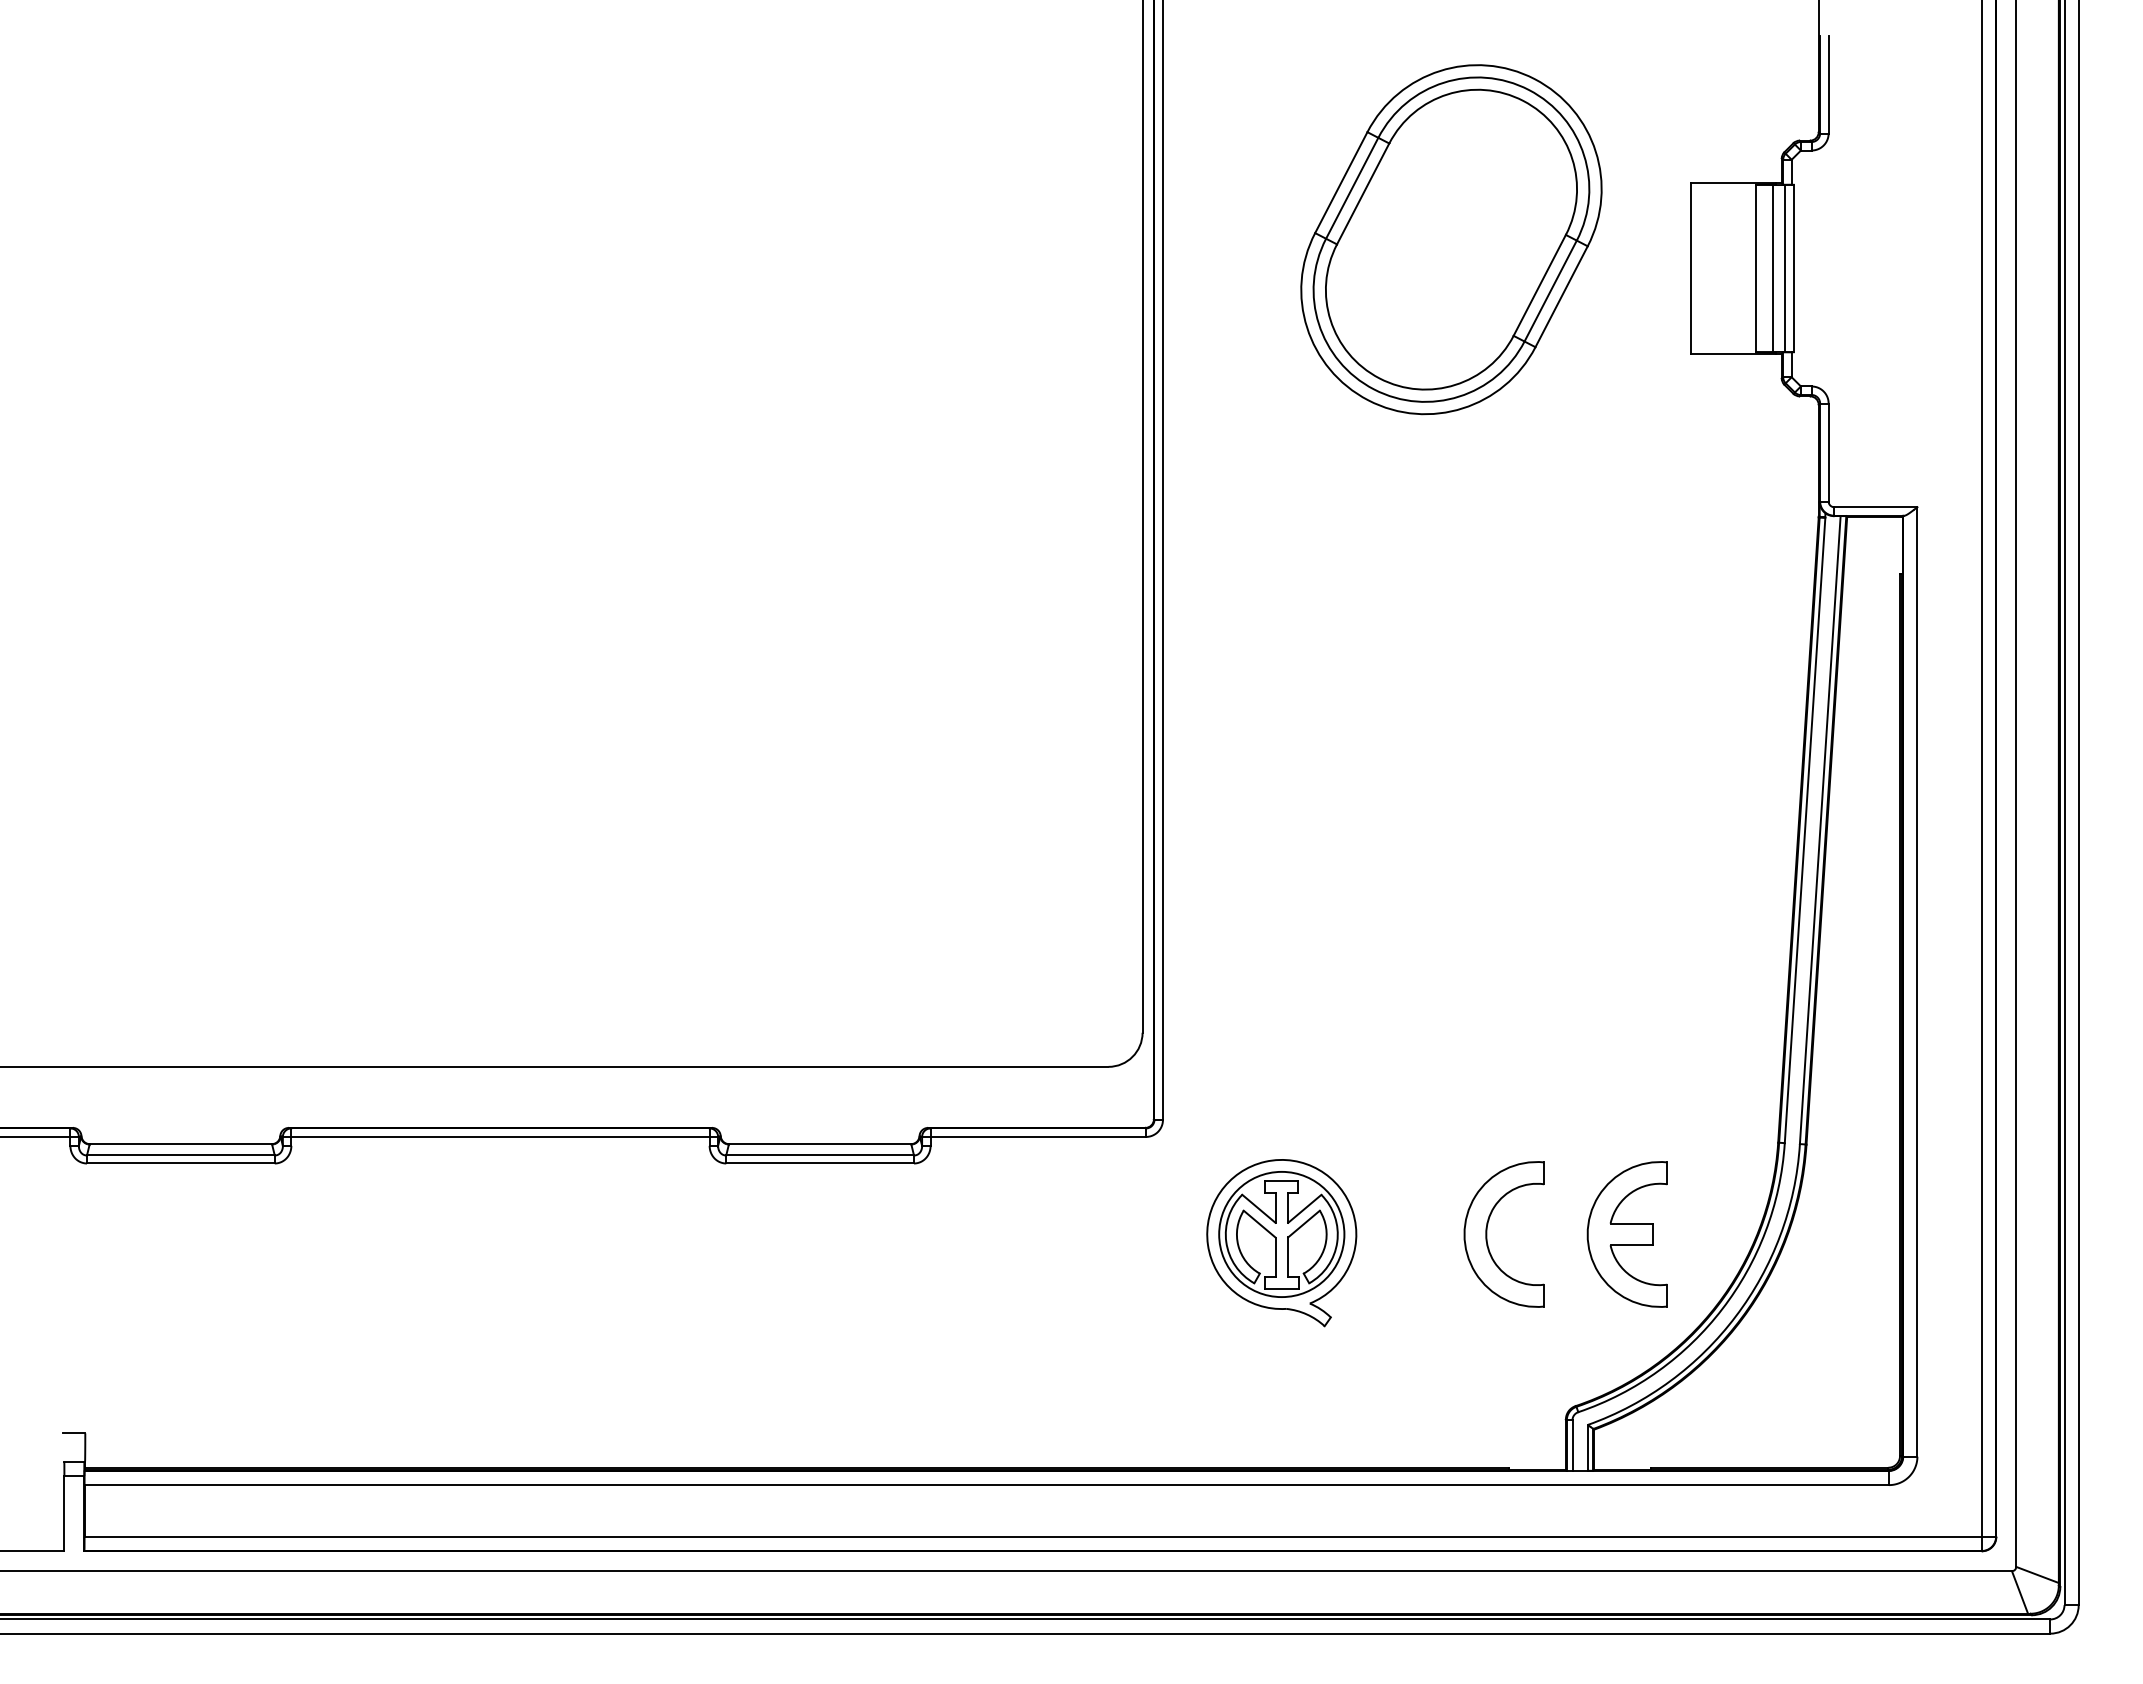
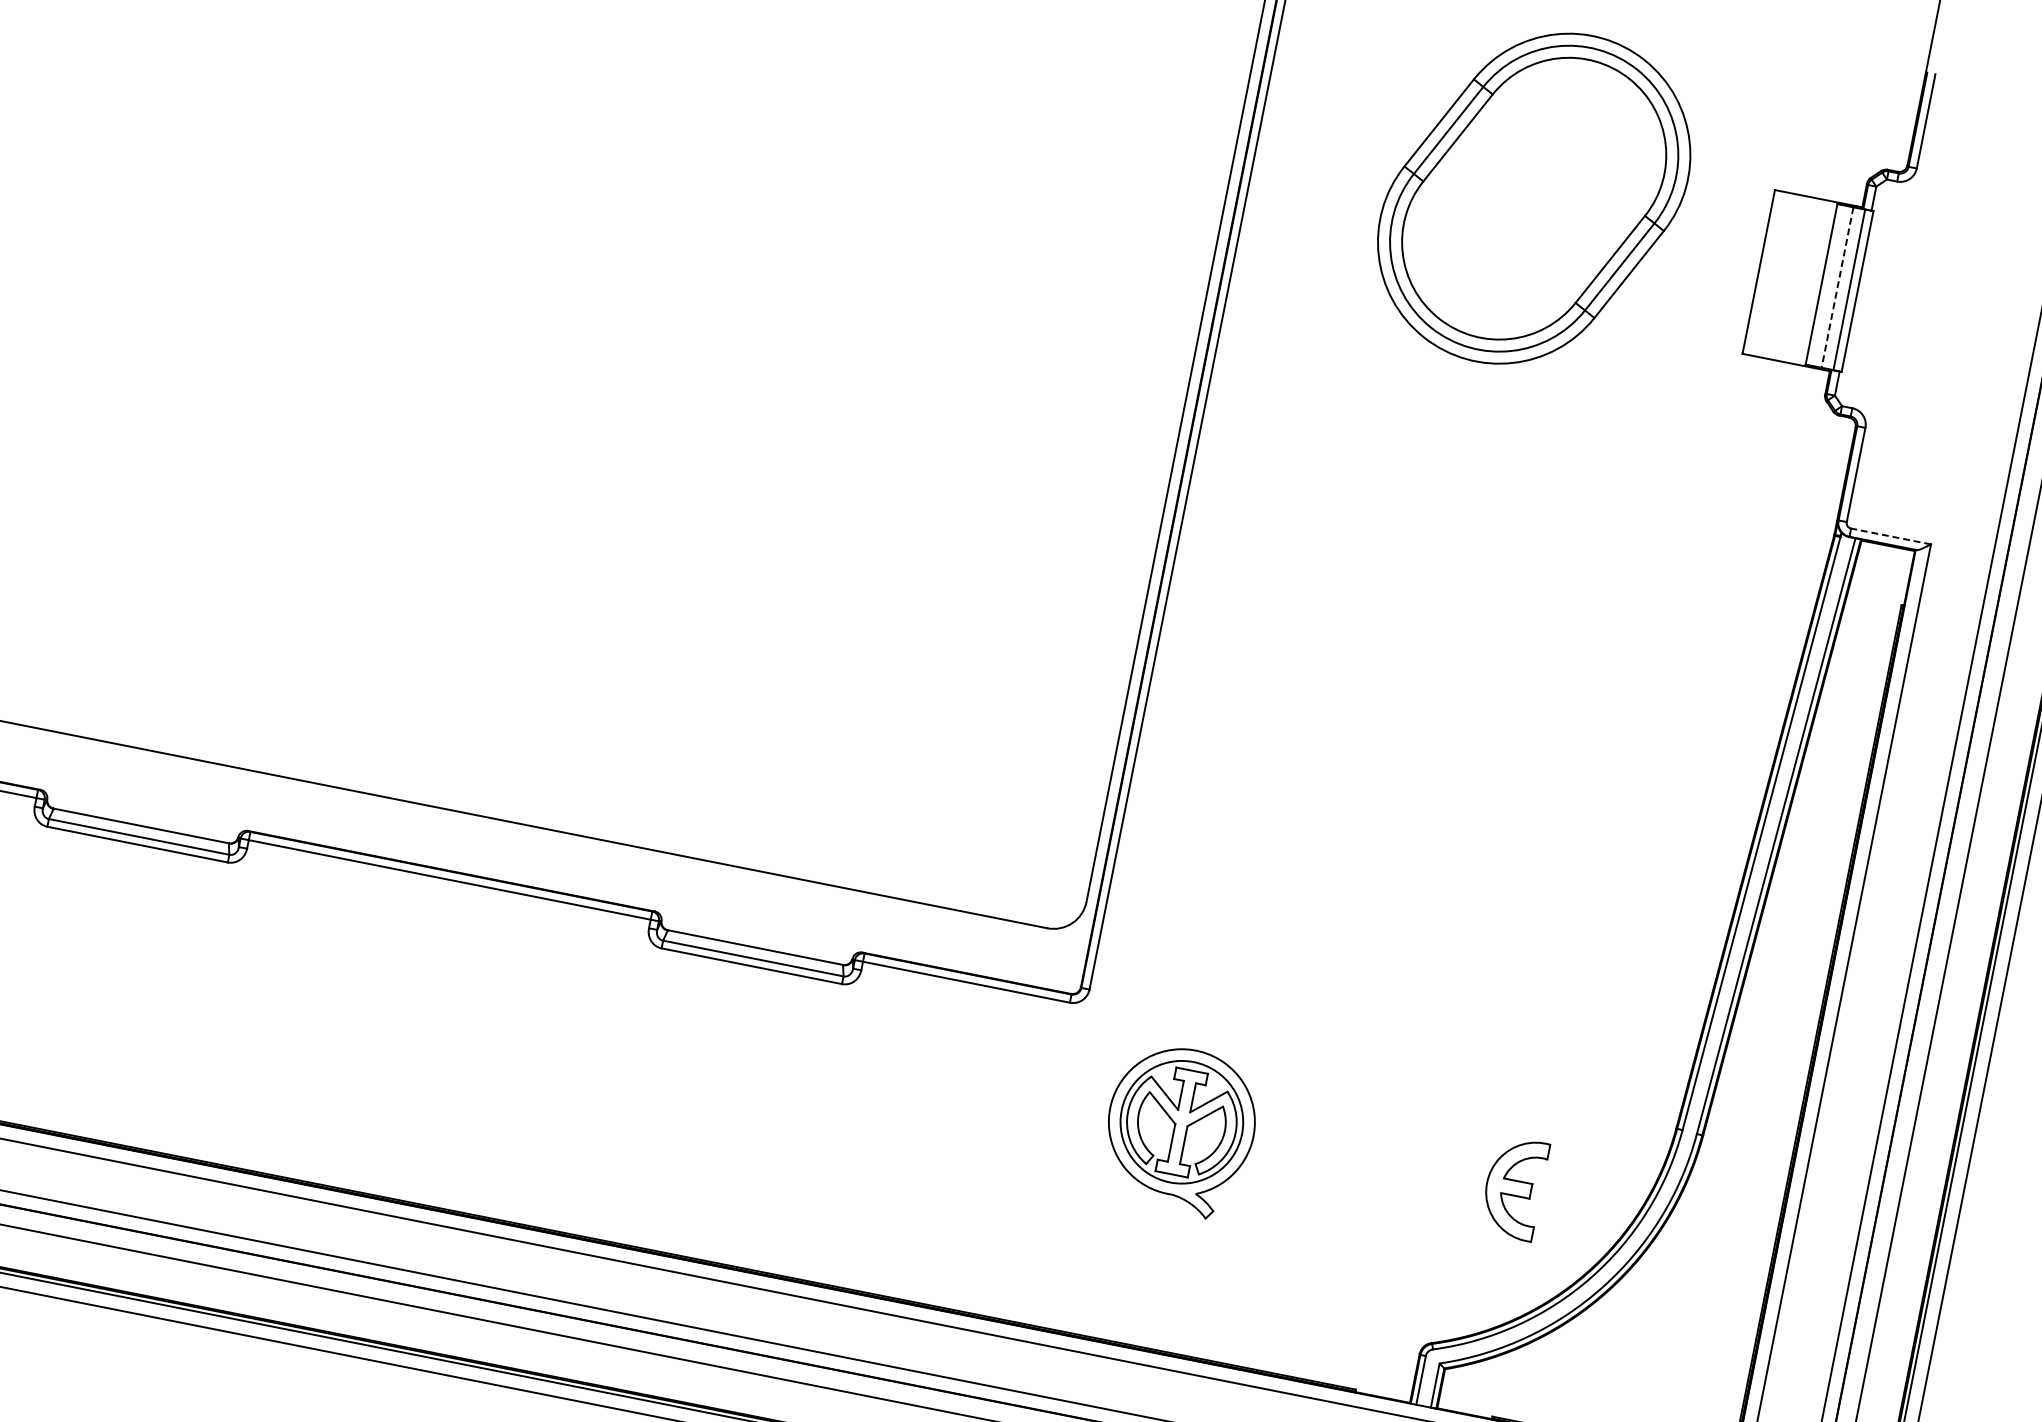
line: (1772, 269) -> (1836, 288), solid -> dashed
line: (1875, 507) -> (1890, 536), solid -> dashed
part: (1487, 1234) -> (1379, 1161), removed
part: (1626, 1234) -> (1513, 1187), size x0.7

